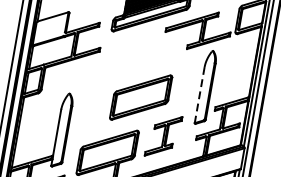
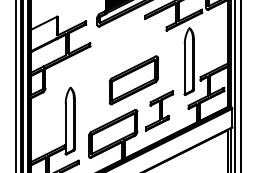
line: (199, 95) -> (184, 69), dashed -> solid

